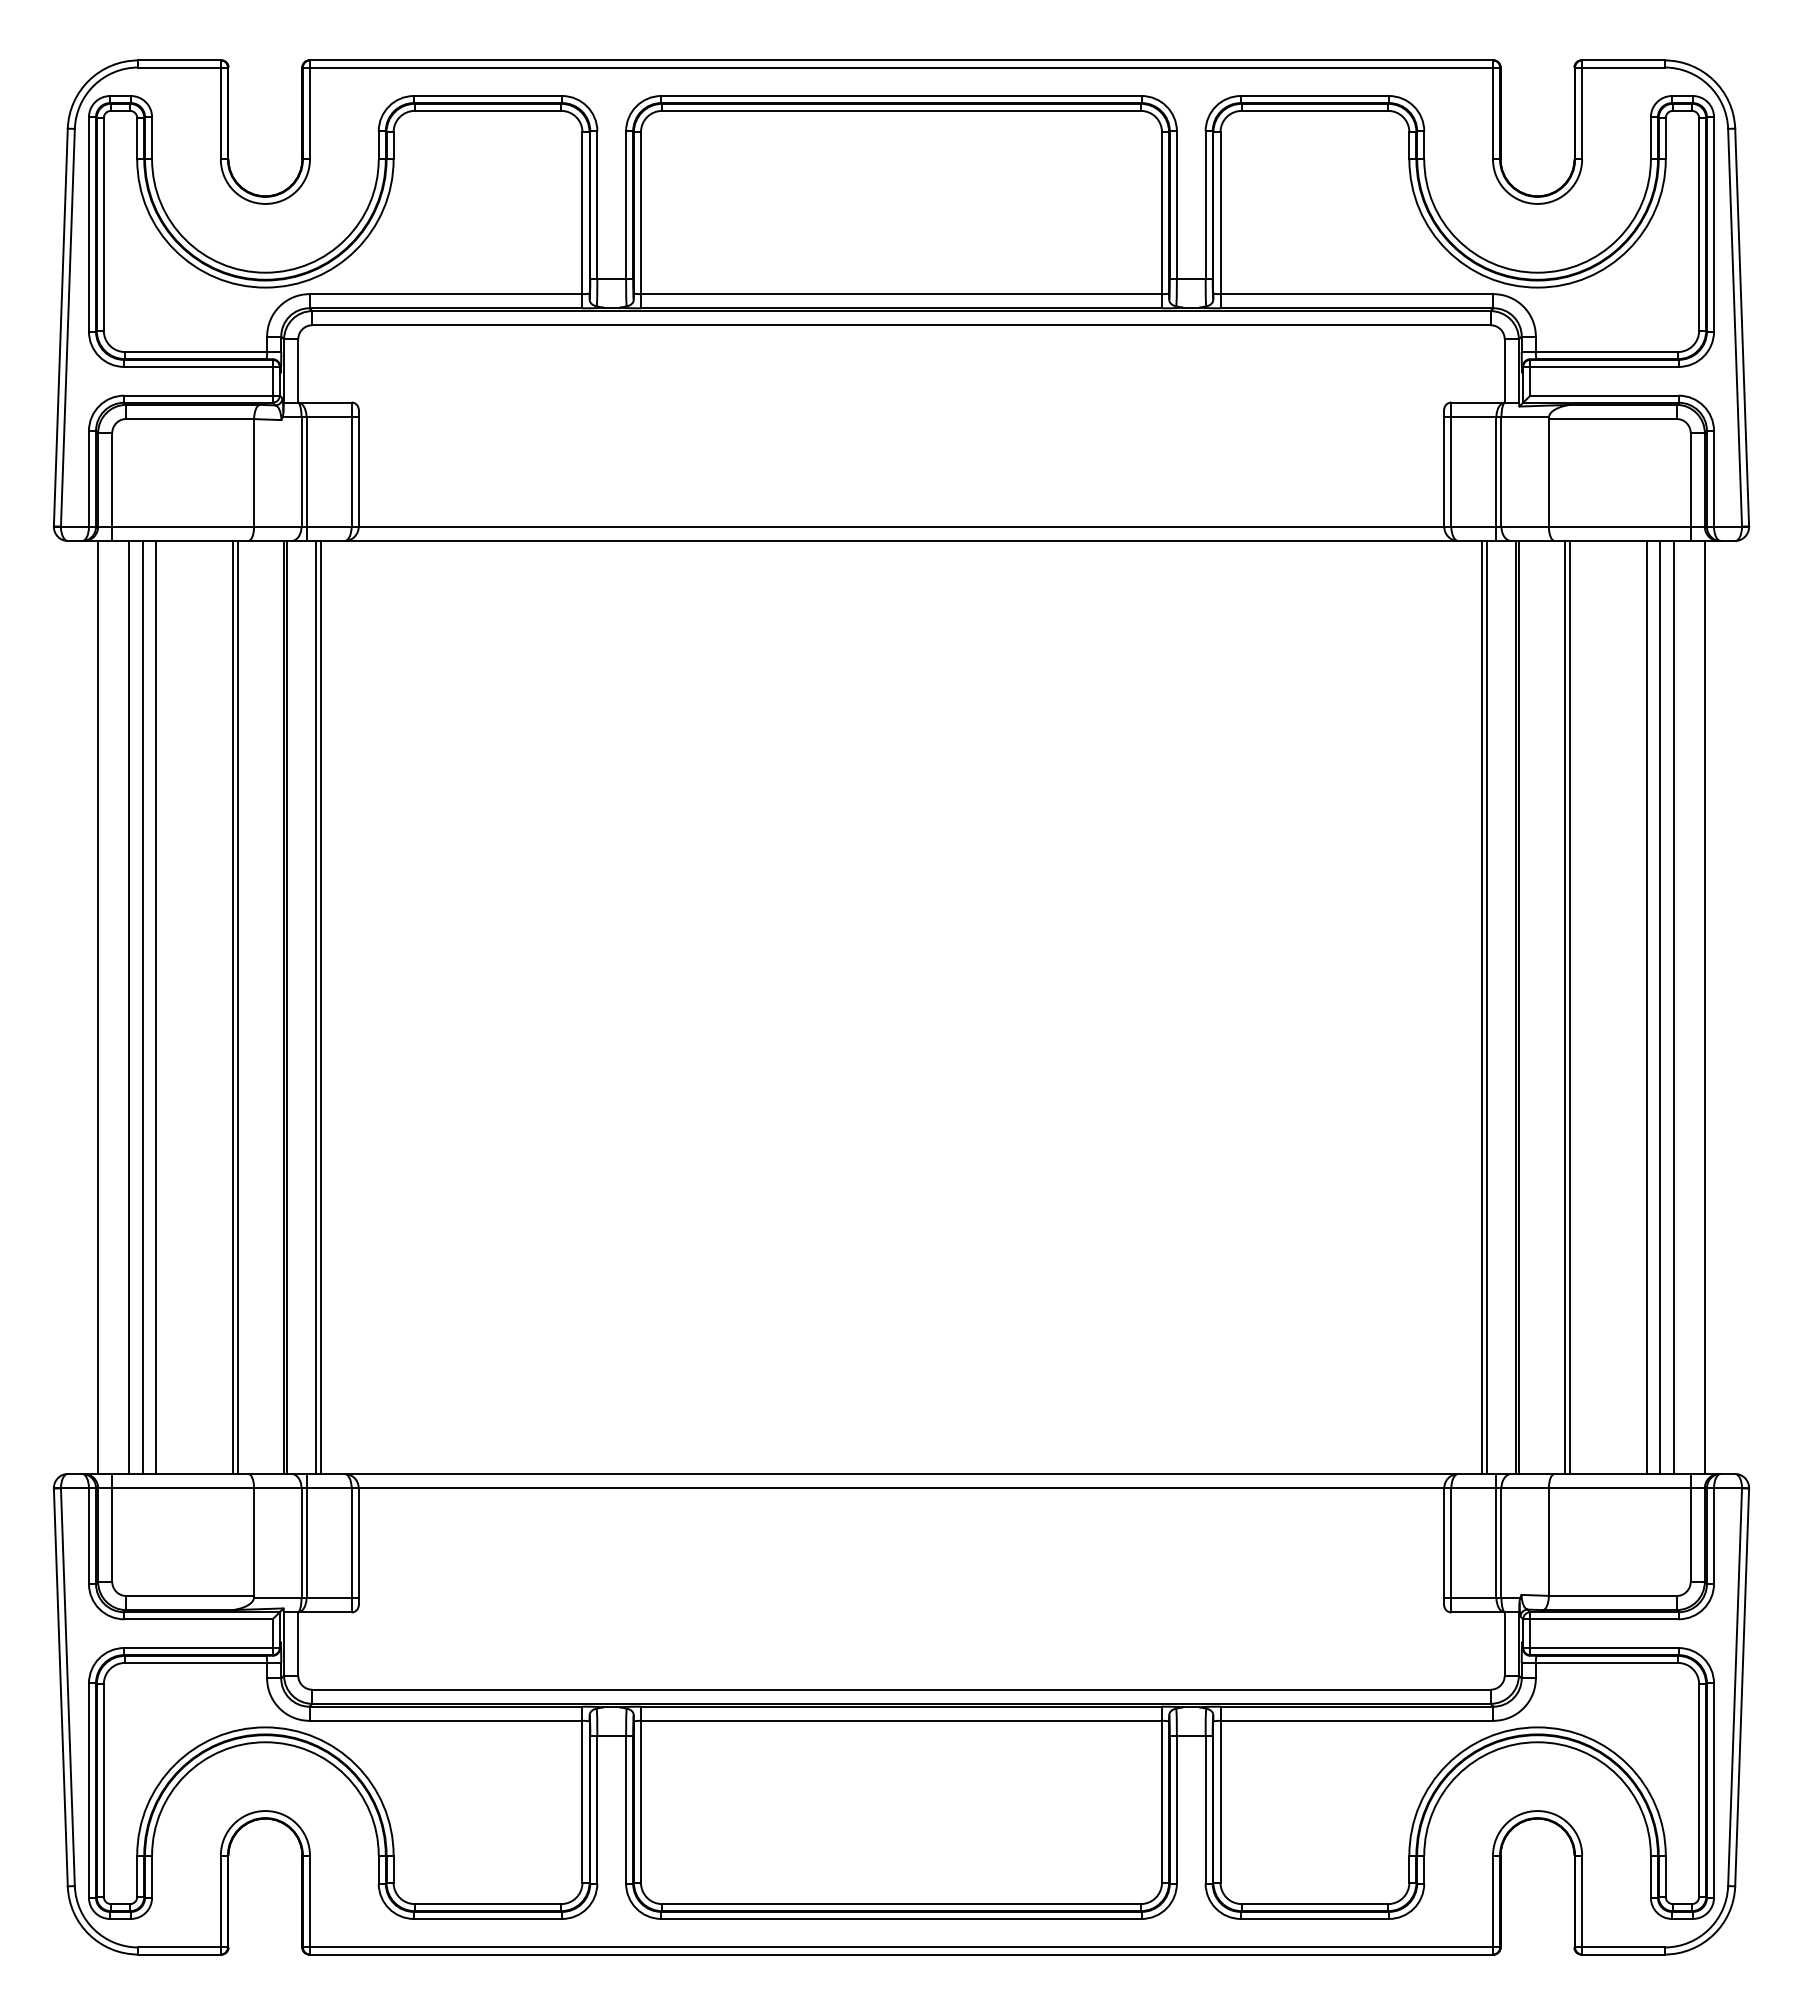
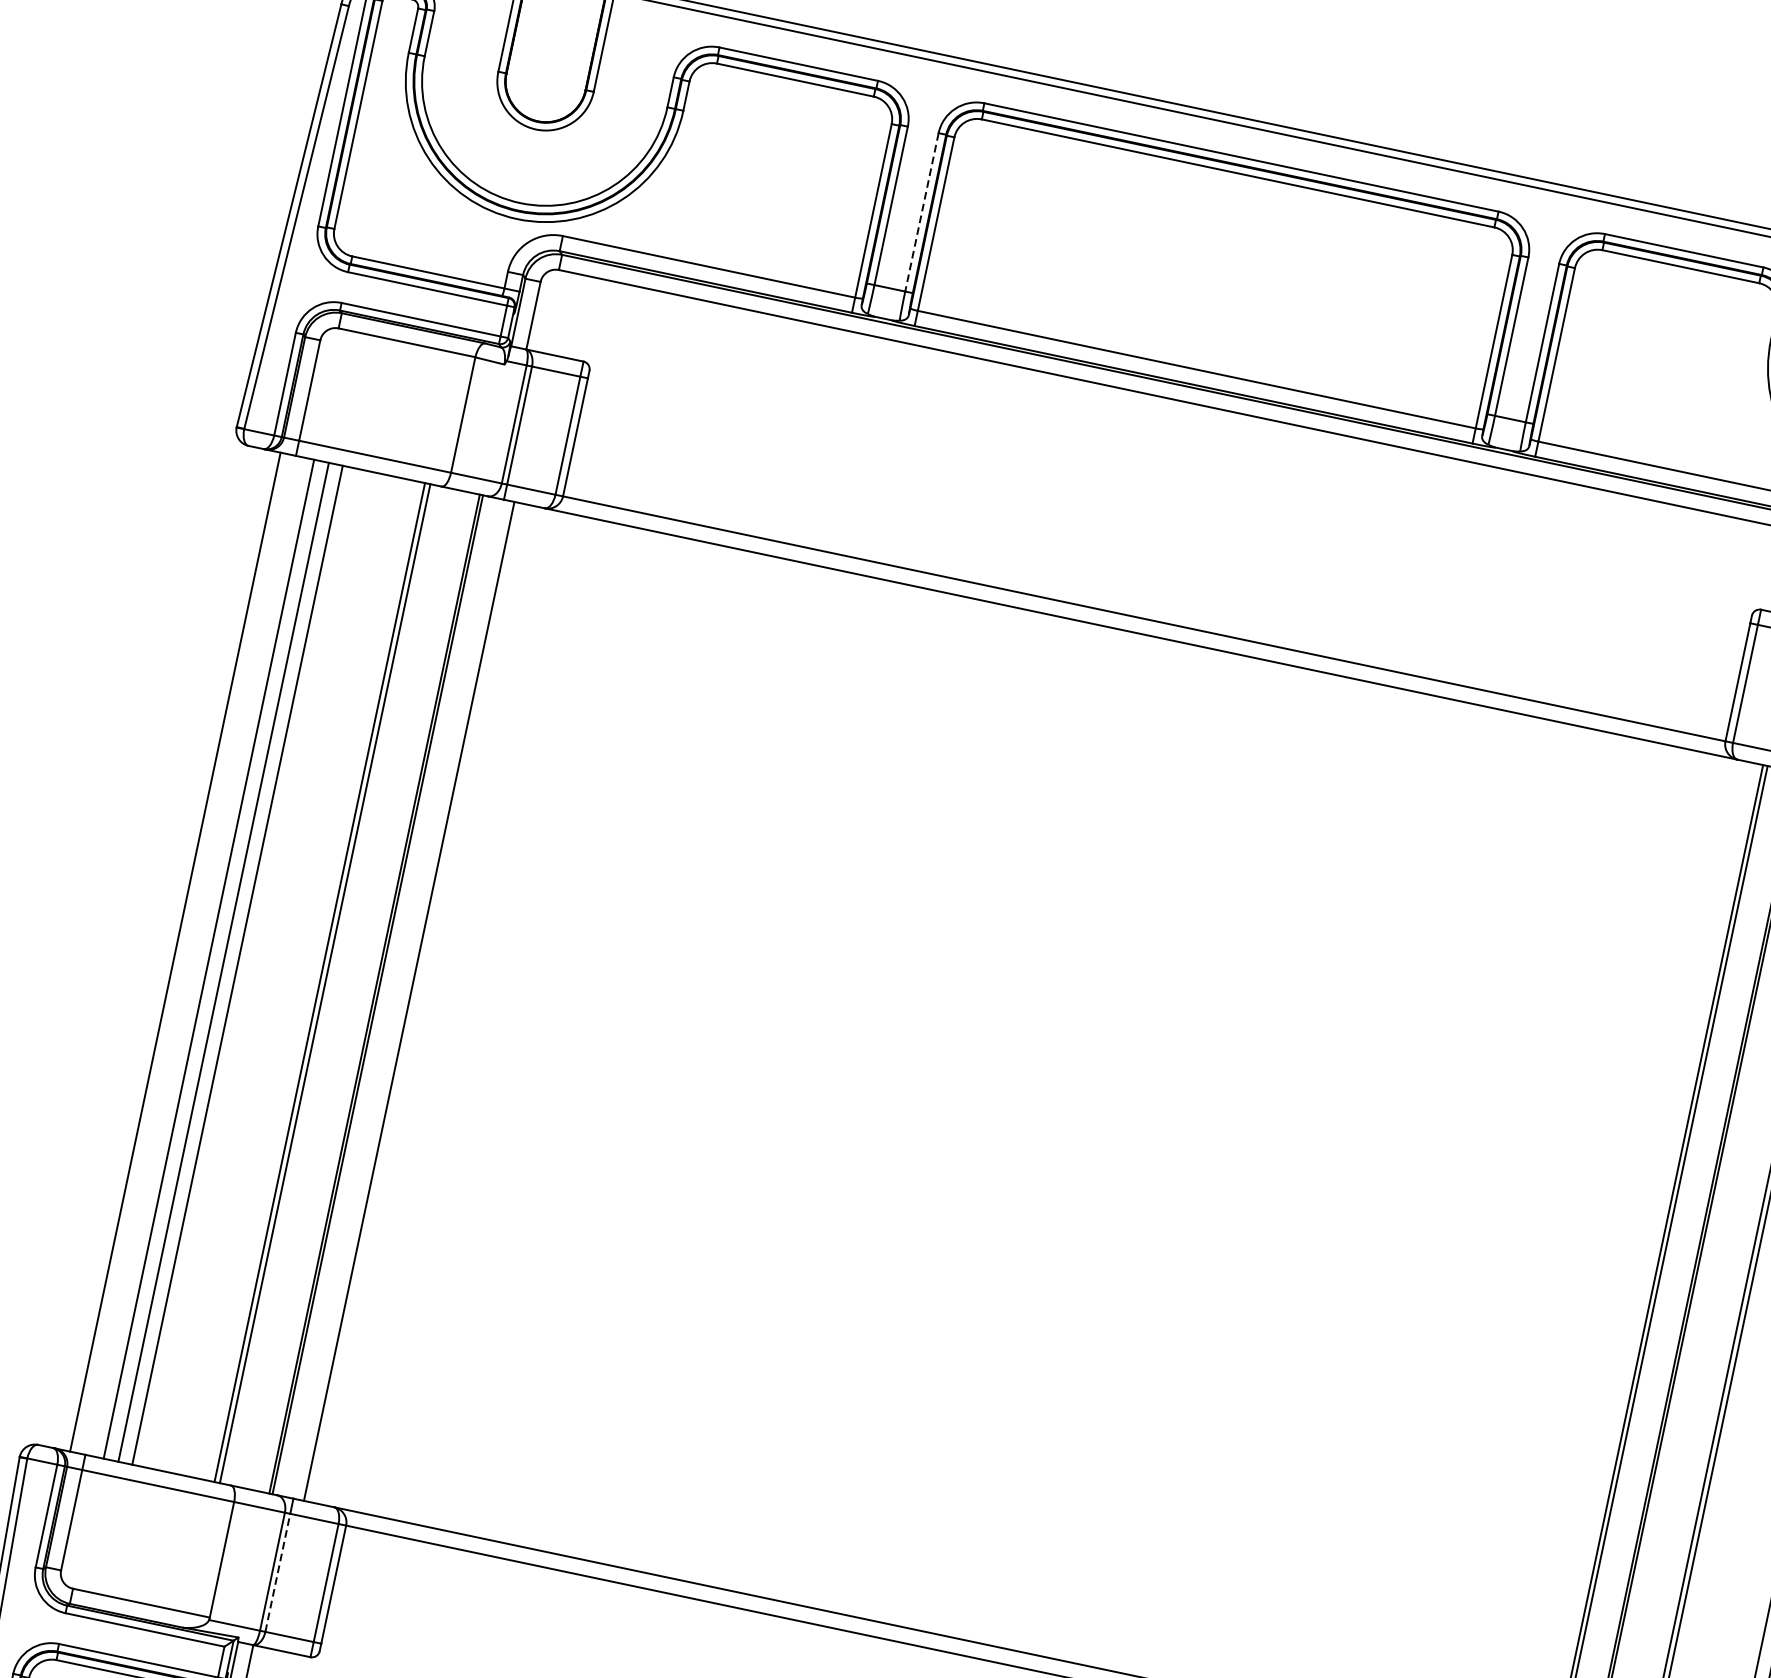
line: (626, 205) -> (922, 212), solid -> dashed
line: (320, 1007) -> (413, 1002), removed
line: (306, 1542) -> (277, 1572), solid -> dashed

